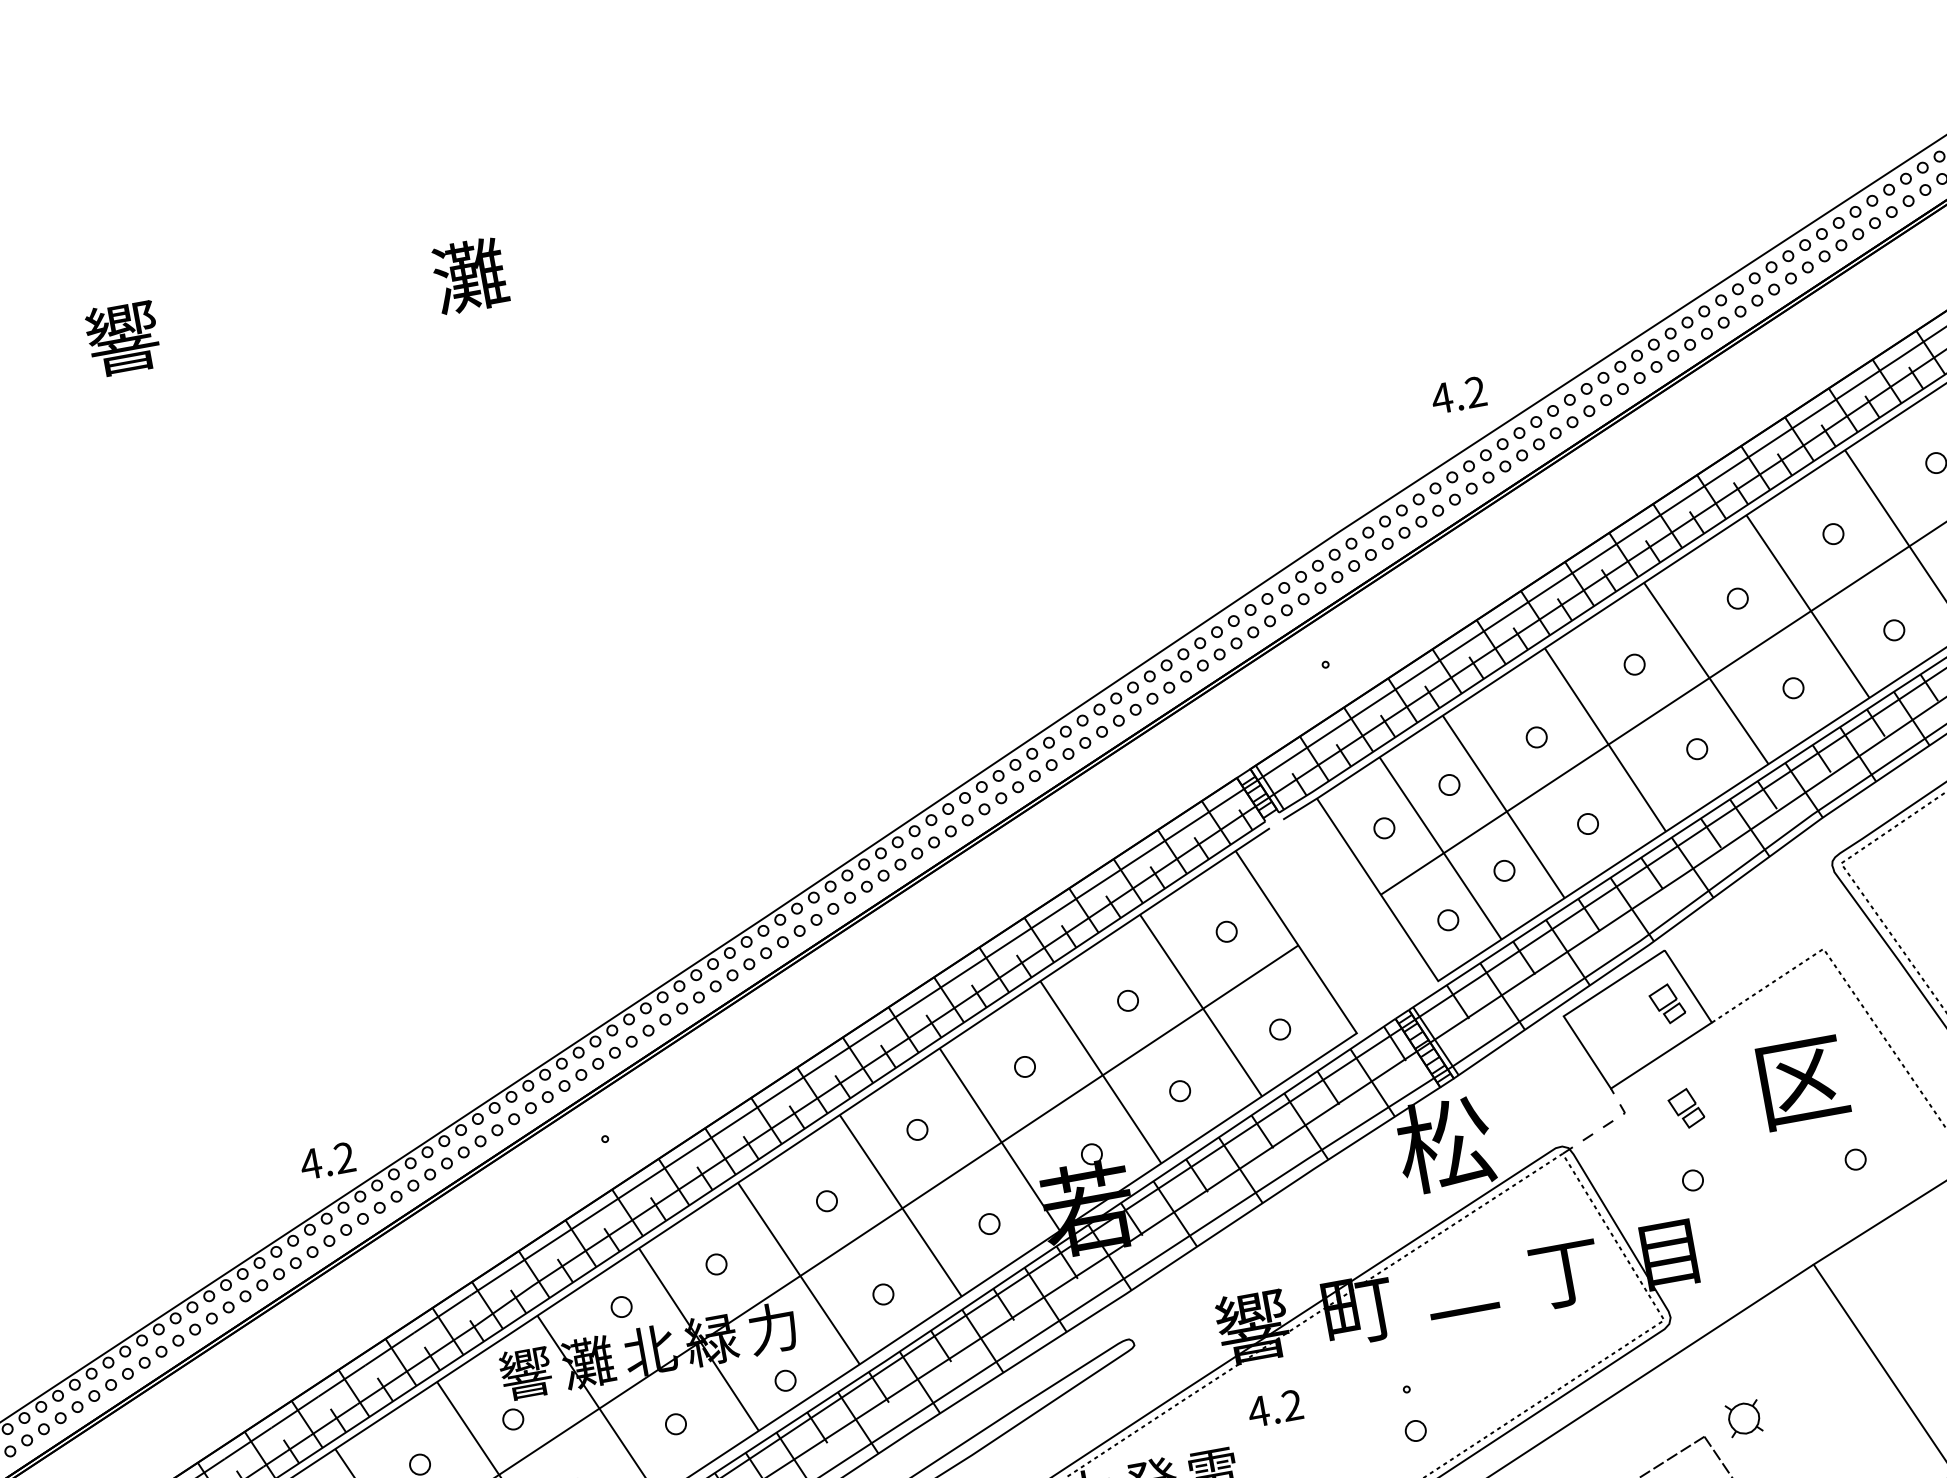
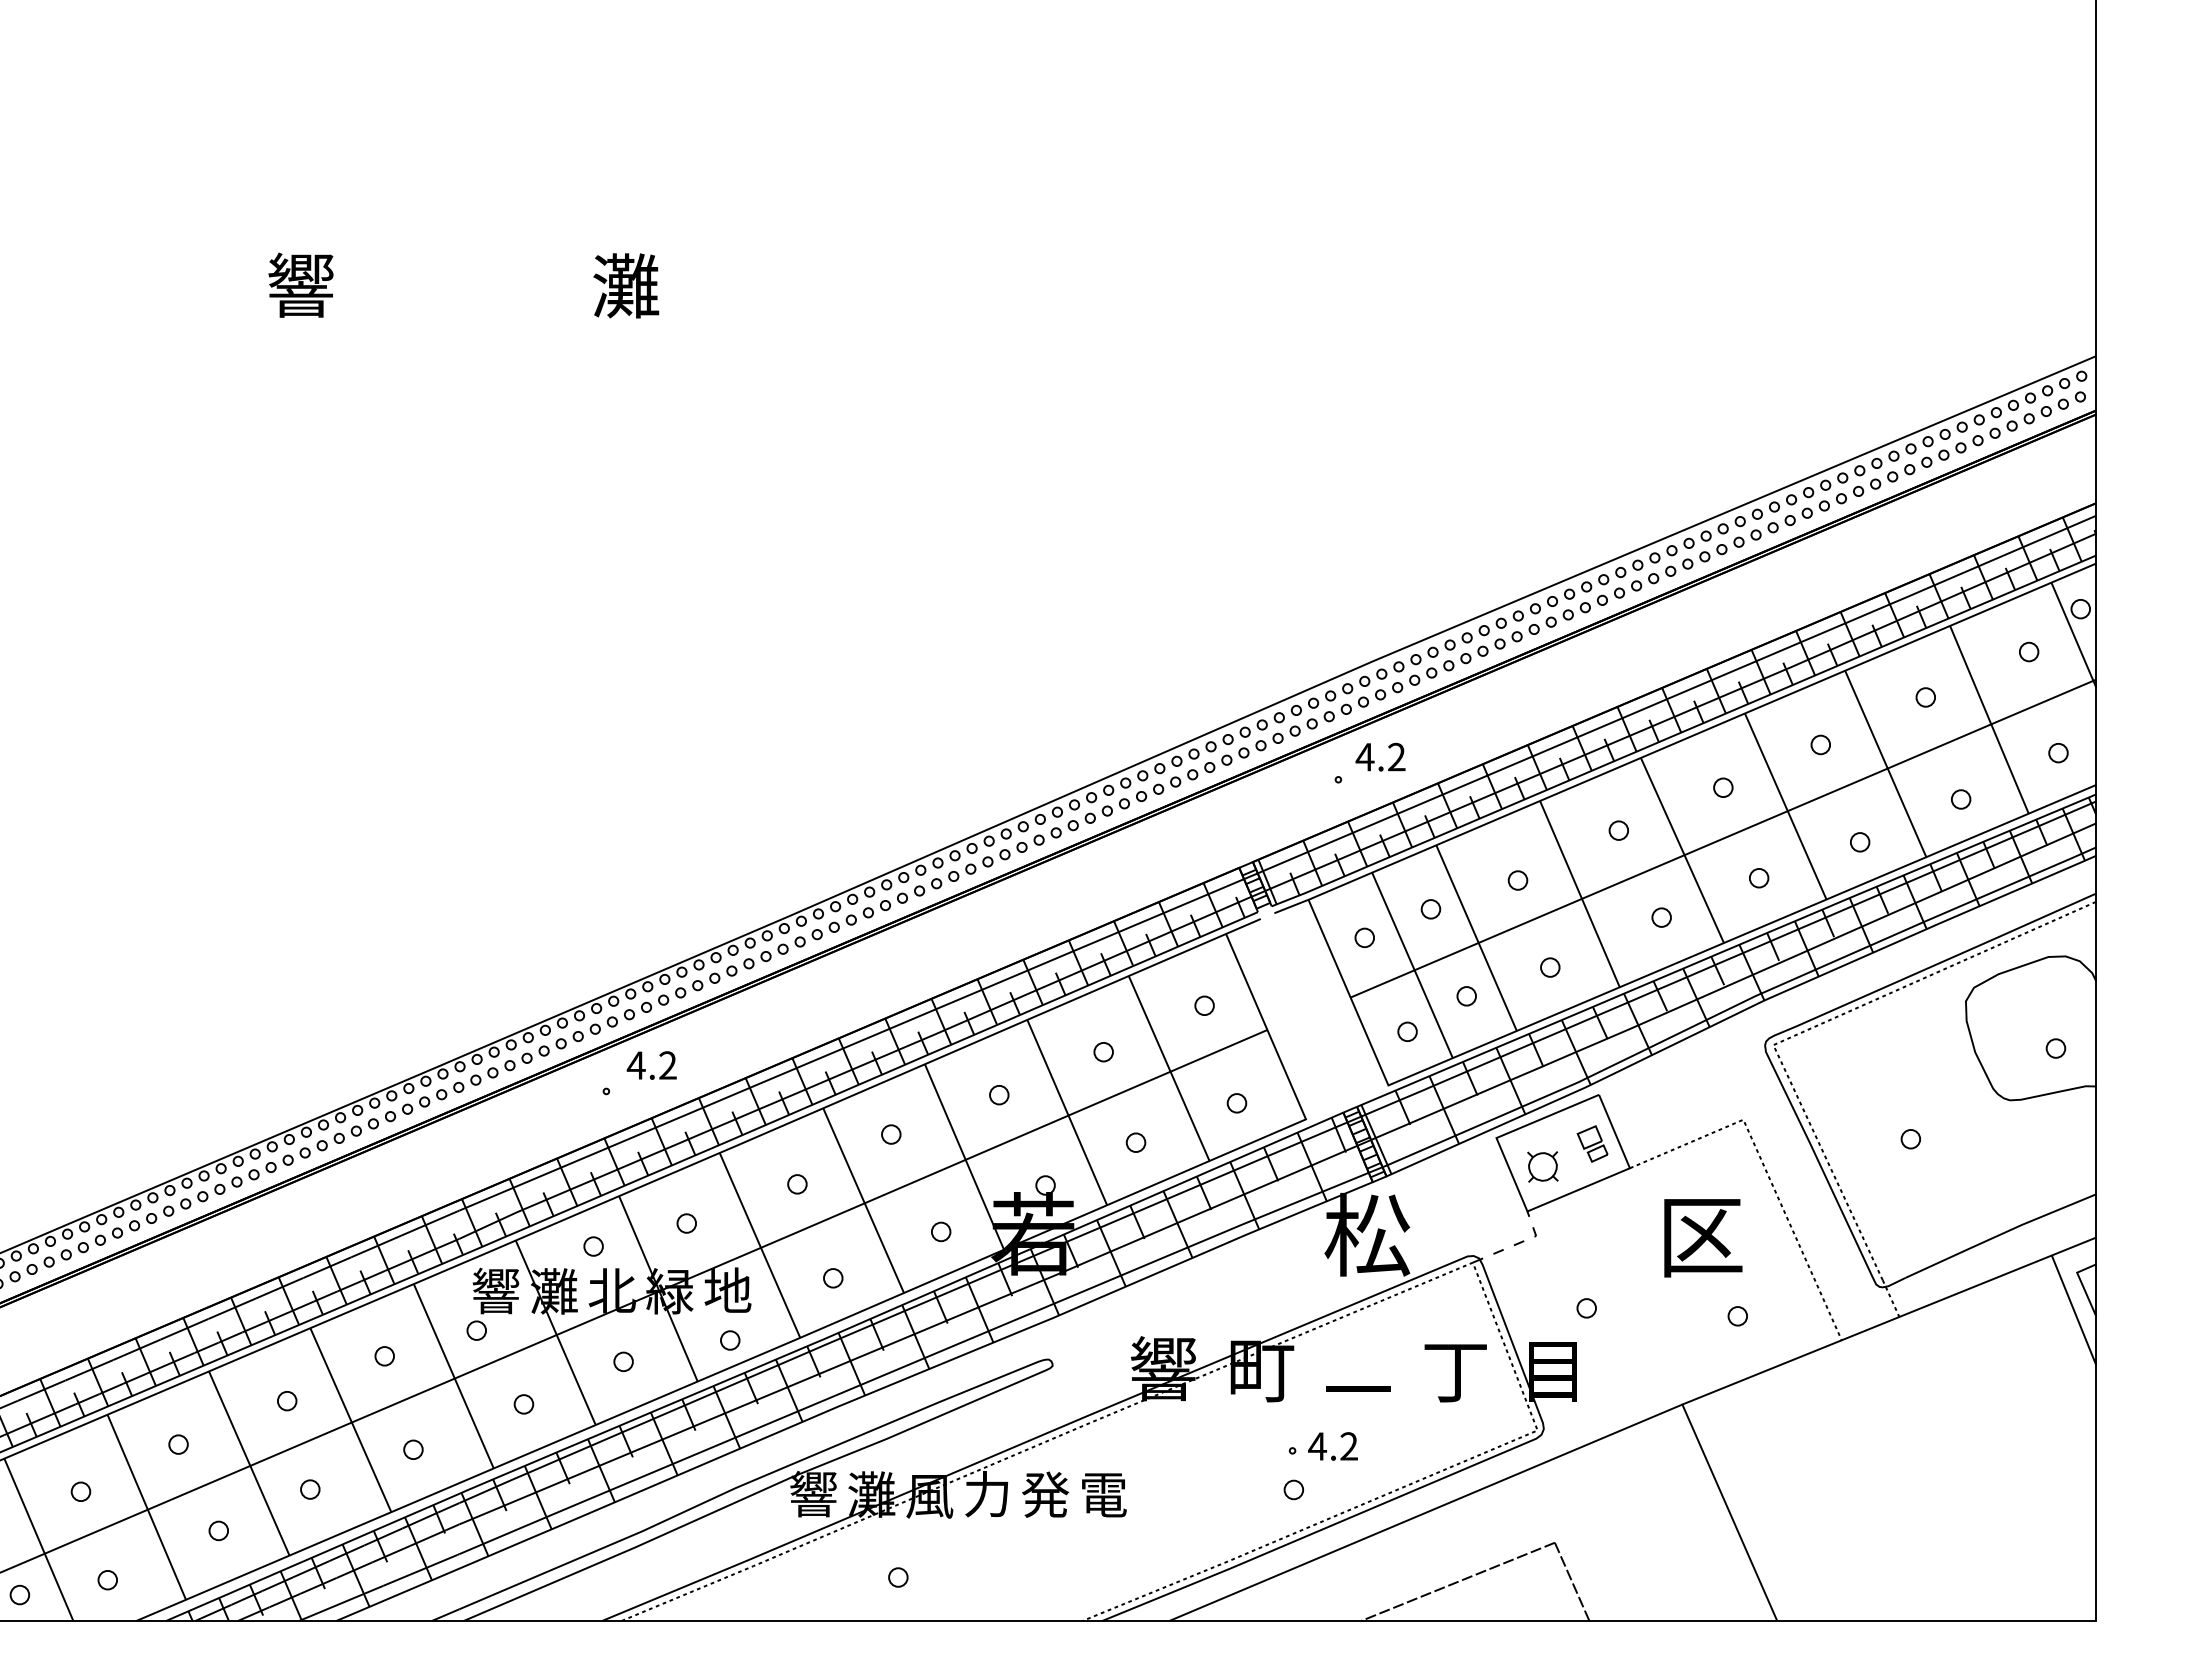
text: (1458, 394) -> (1380, 756), moved
part: (1686, 1108) -> (1592, 1241), removed
text: (327, 1161) -> (651, 1065), moved
text: (772, 1327) -> (727, 1290), 力 -> 地
text: (1274, 1408) -> (1332, 1446), moved
part: (1743, 1418) -> (1542, 1166), moved

